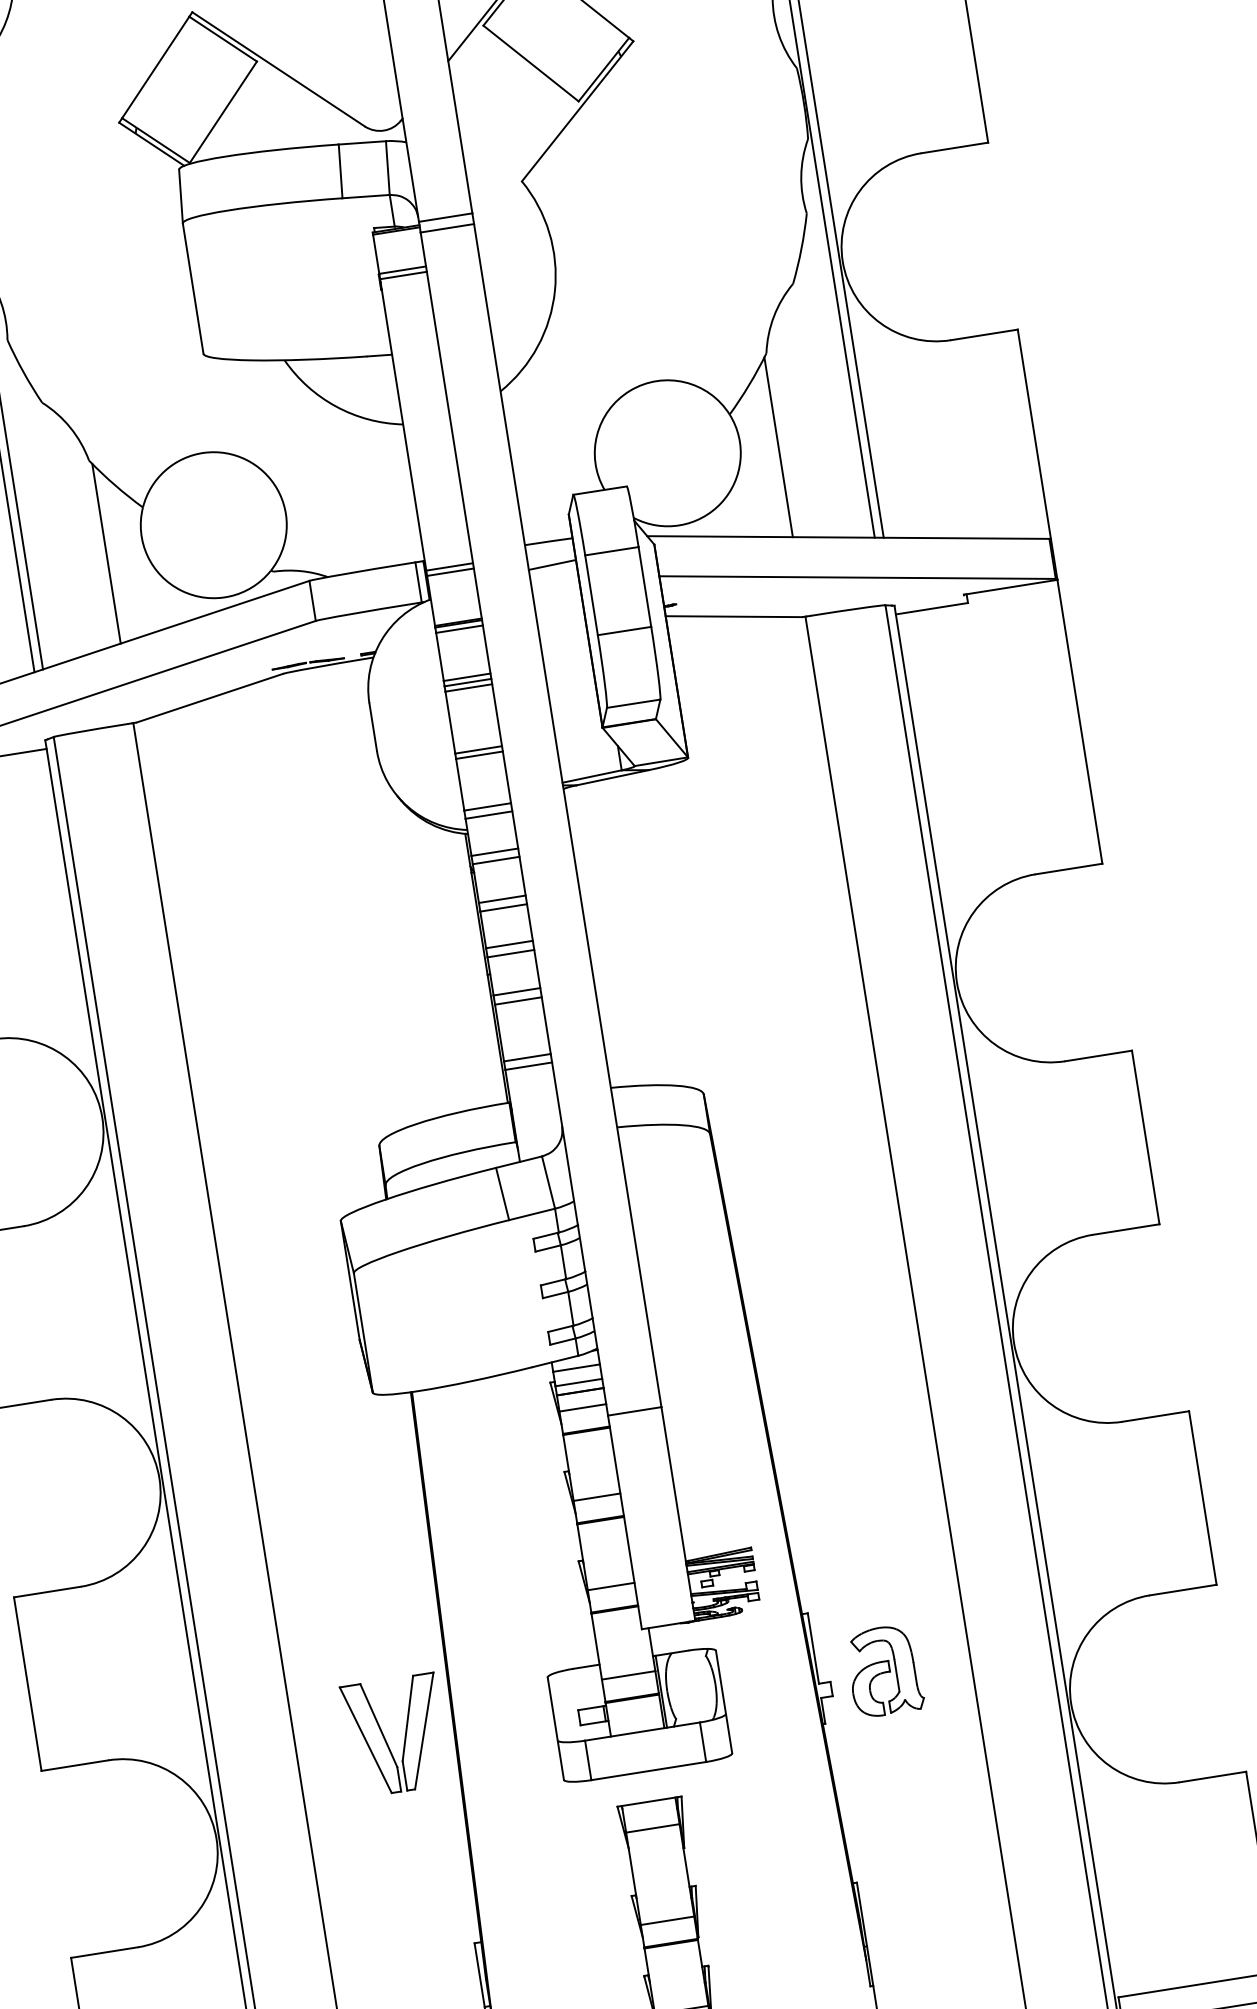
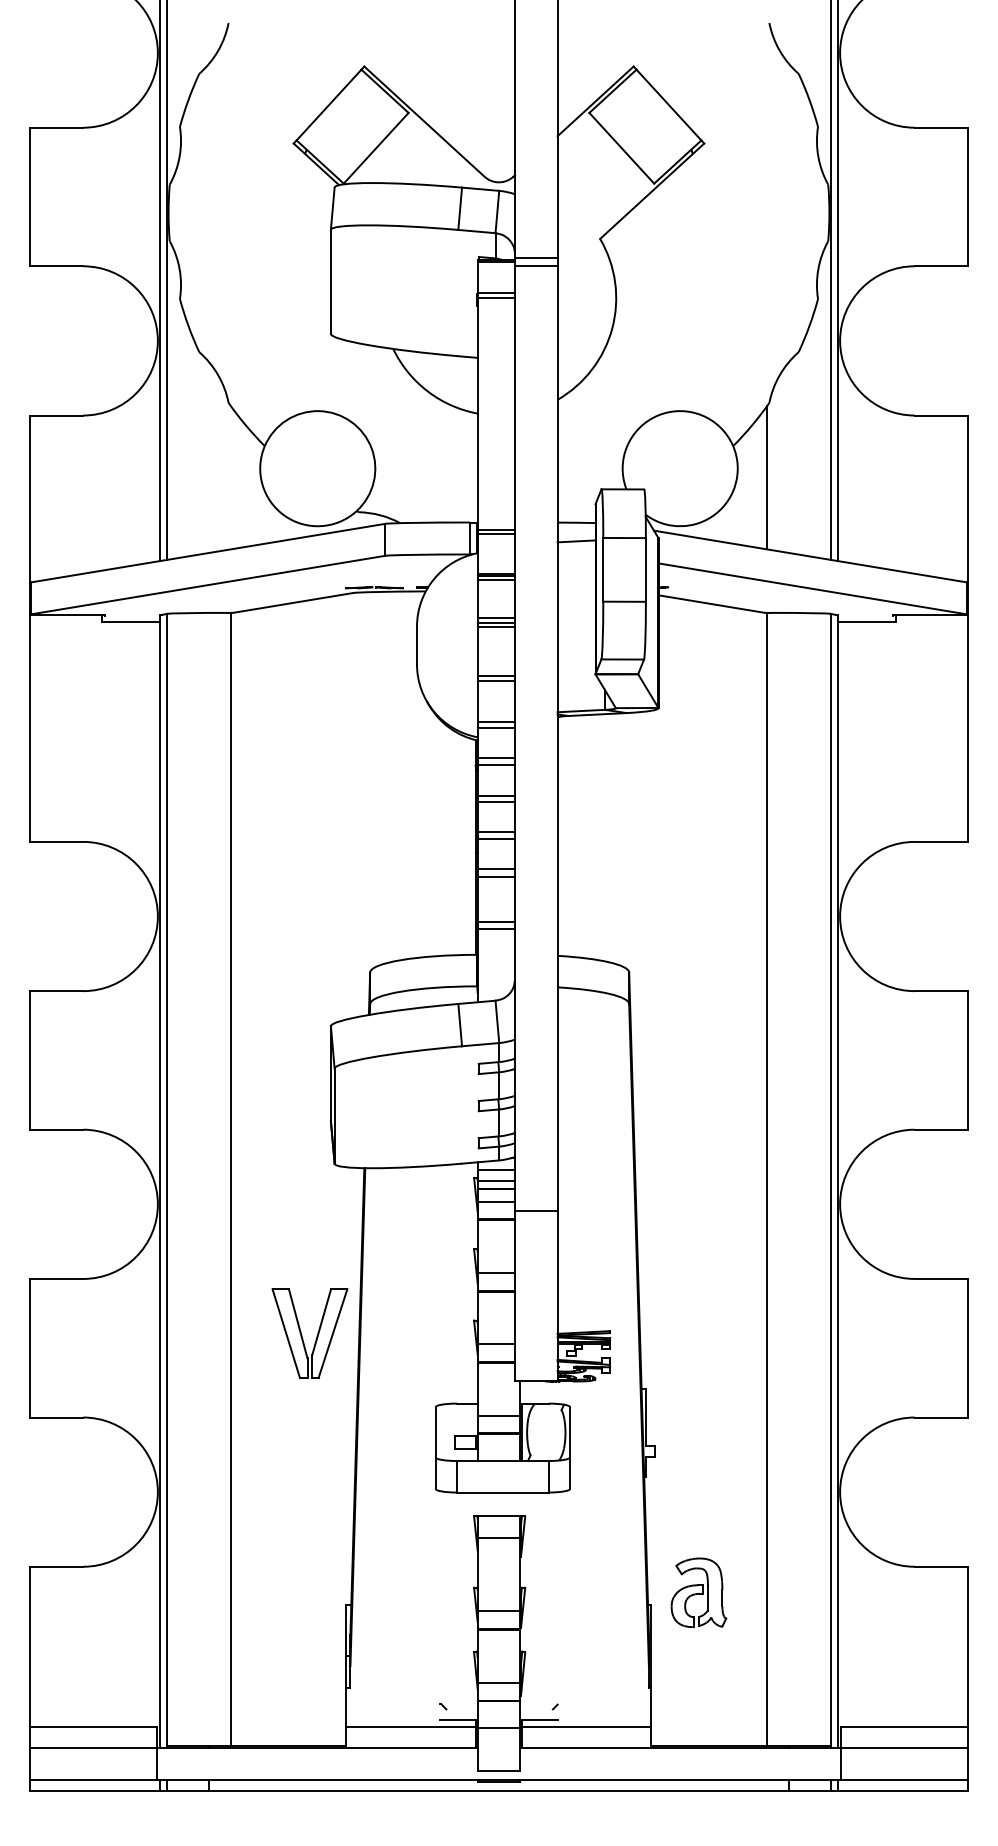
line: (106, 553) -> (230, 477), removed
part: (884, 1670) -> (698, 1592), moved
part: (386, 1739) -> (302, 1335), moved

